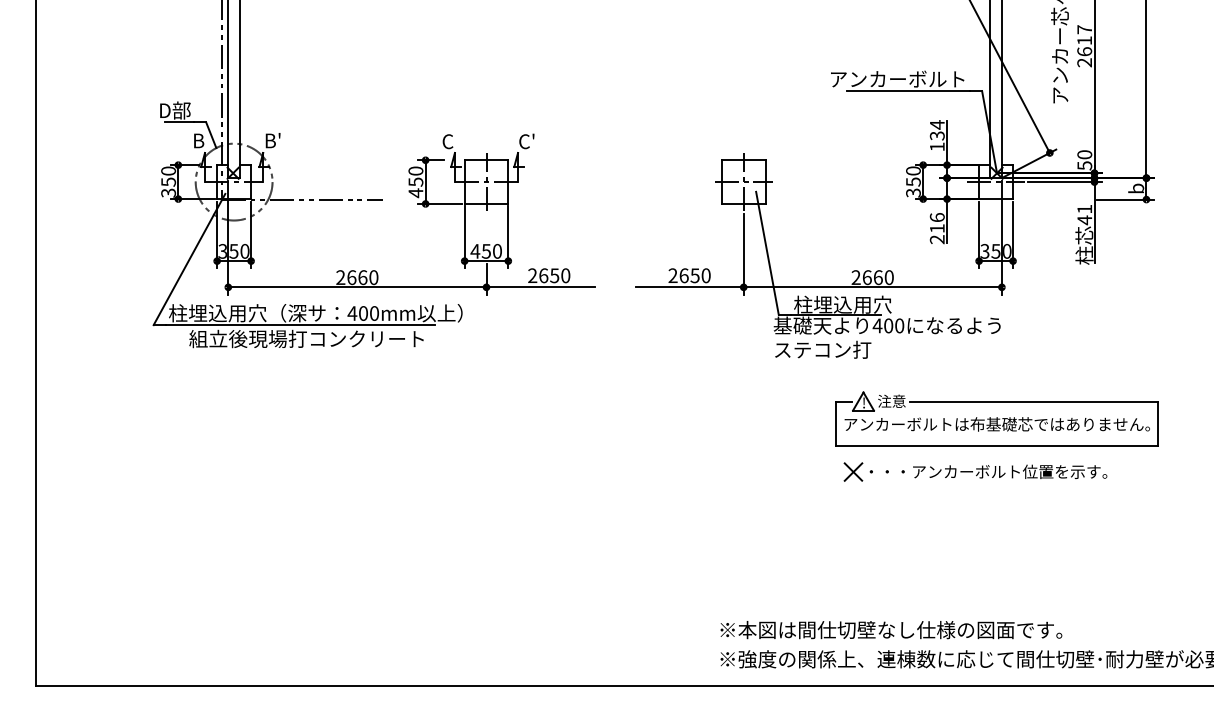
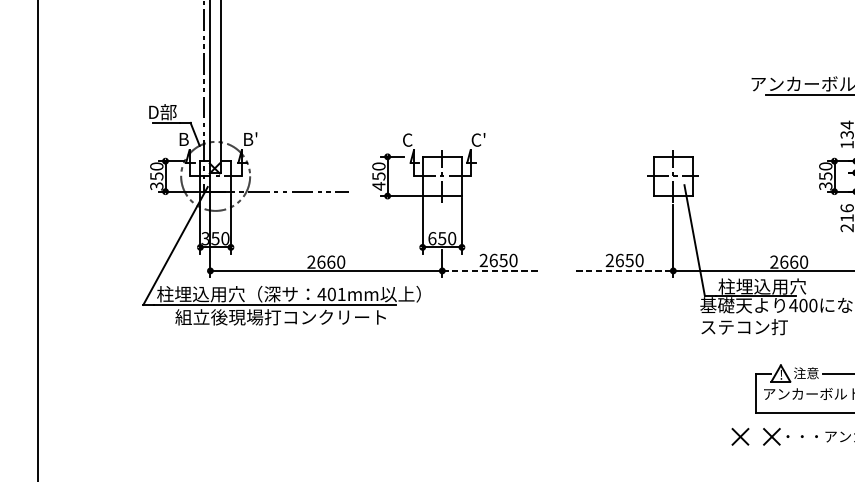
text: (475, 250) -> (432, 237), 450 -> 650
line: (540, 287) -> (490, 271), solid -> dashed
line: (690, 287) -> (625, 271), solid -> dashed
text: (374, 313) -> (341, 294), 400mm -> 401mm
part: (818, 471) -> (740, 436), added

